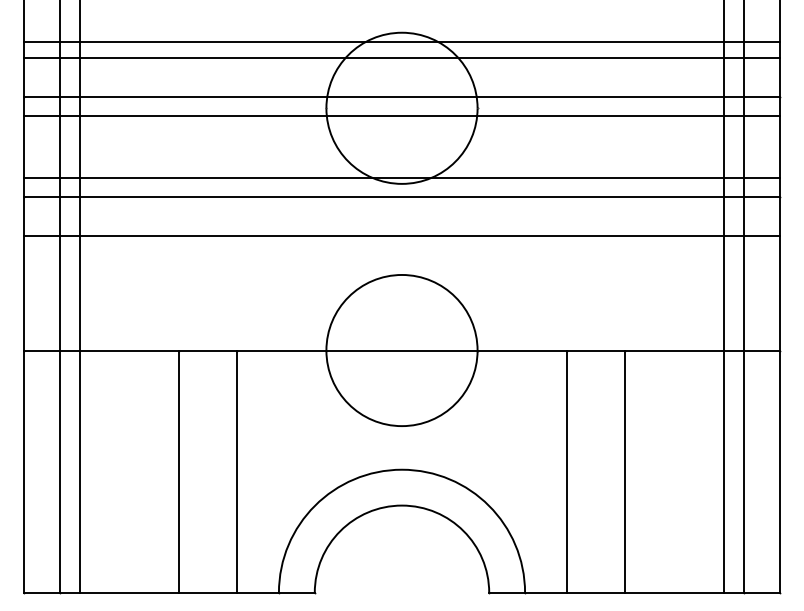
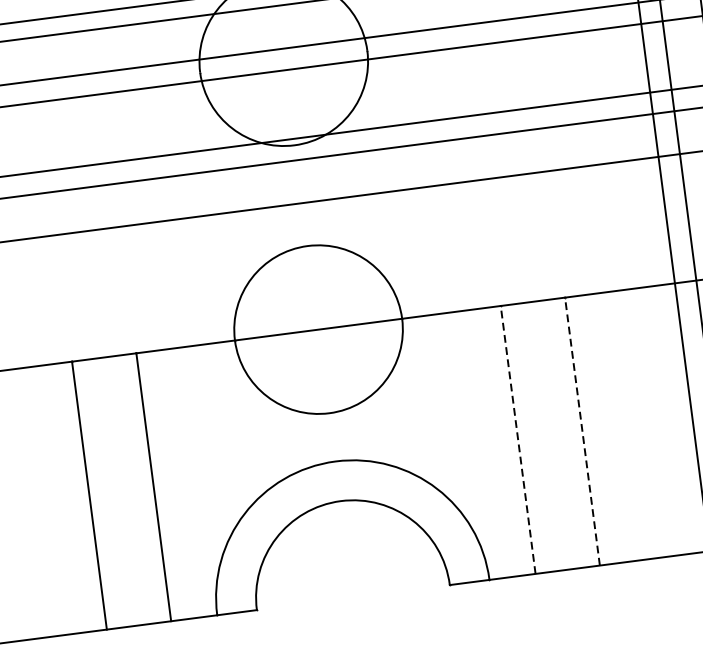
line: (566, 471) -> (517, 439), solid -> dashed
line: (624, 471) -> (582, 431), solid -> dashed

